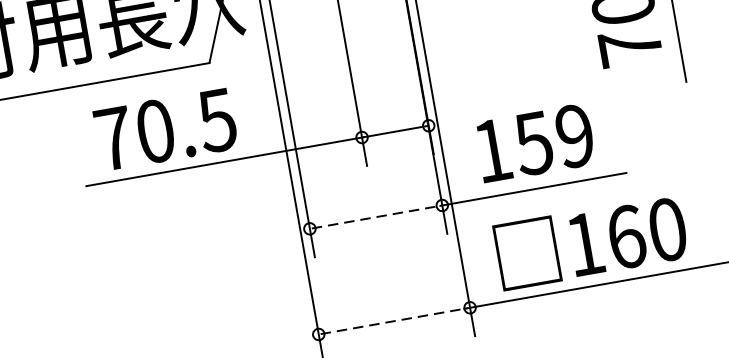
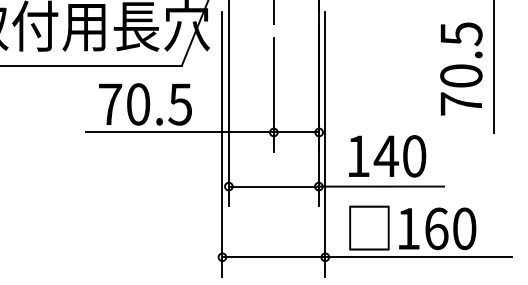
text: (553, 140) -> (399, 156), 159 -> 140
line: (375, 217) -> (273, 186), dashed -> solid
line: (395, 321) -> (274, 257), dashed -> solid

